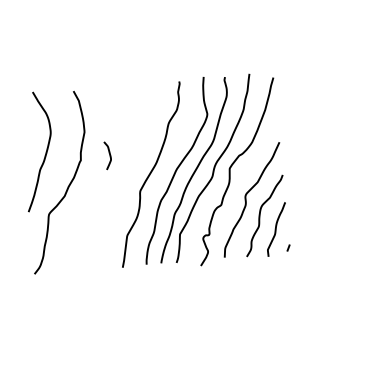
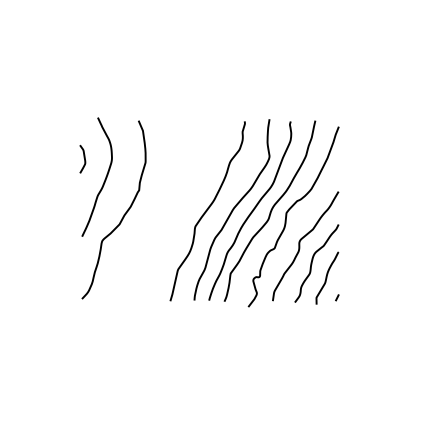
curve: (108, 154) -> (83, 158), moved

